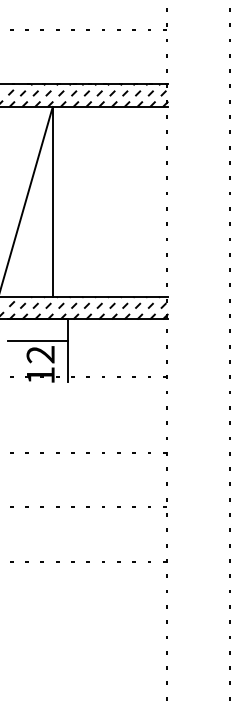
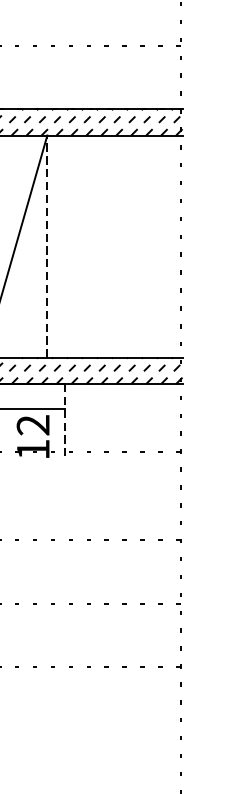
line: (52, 201) -> (47, 246), solid -> dashed
line: (67, 351) -> (64, 421), solid -> dashed

